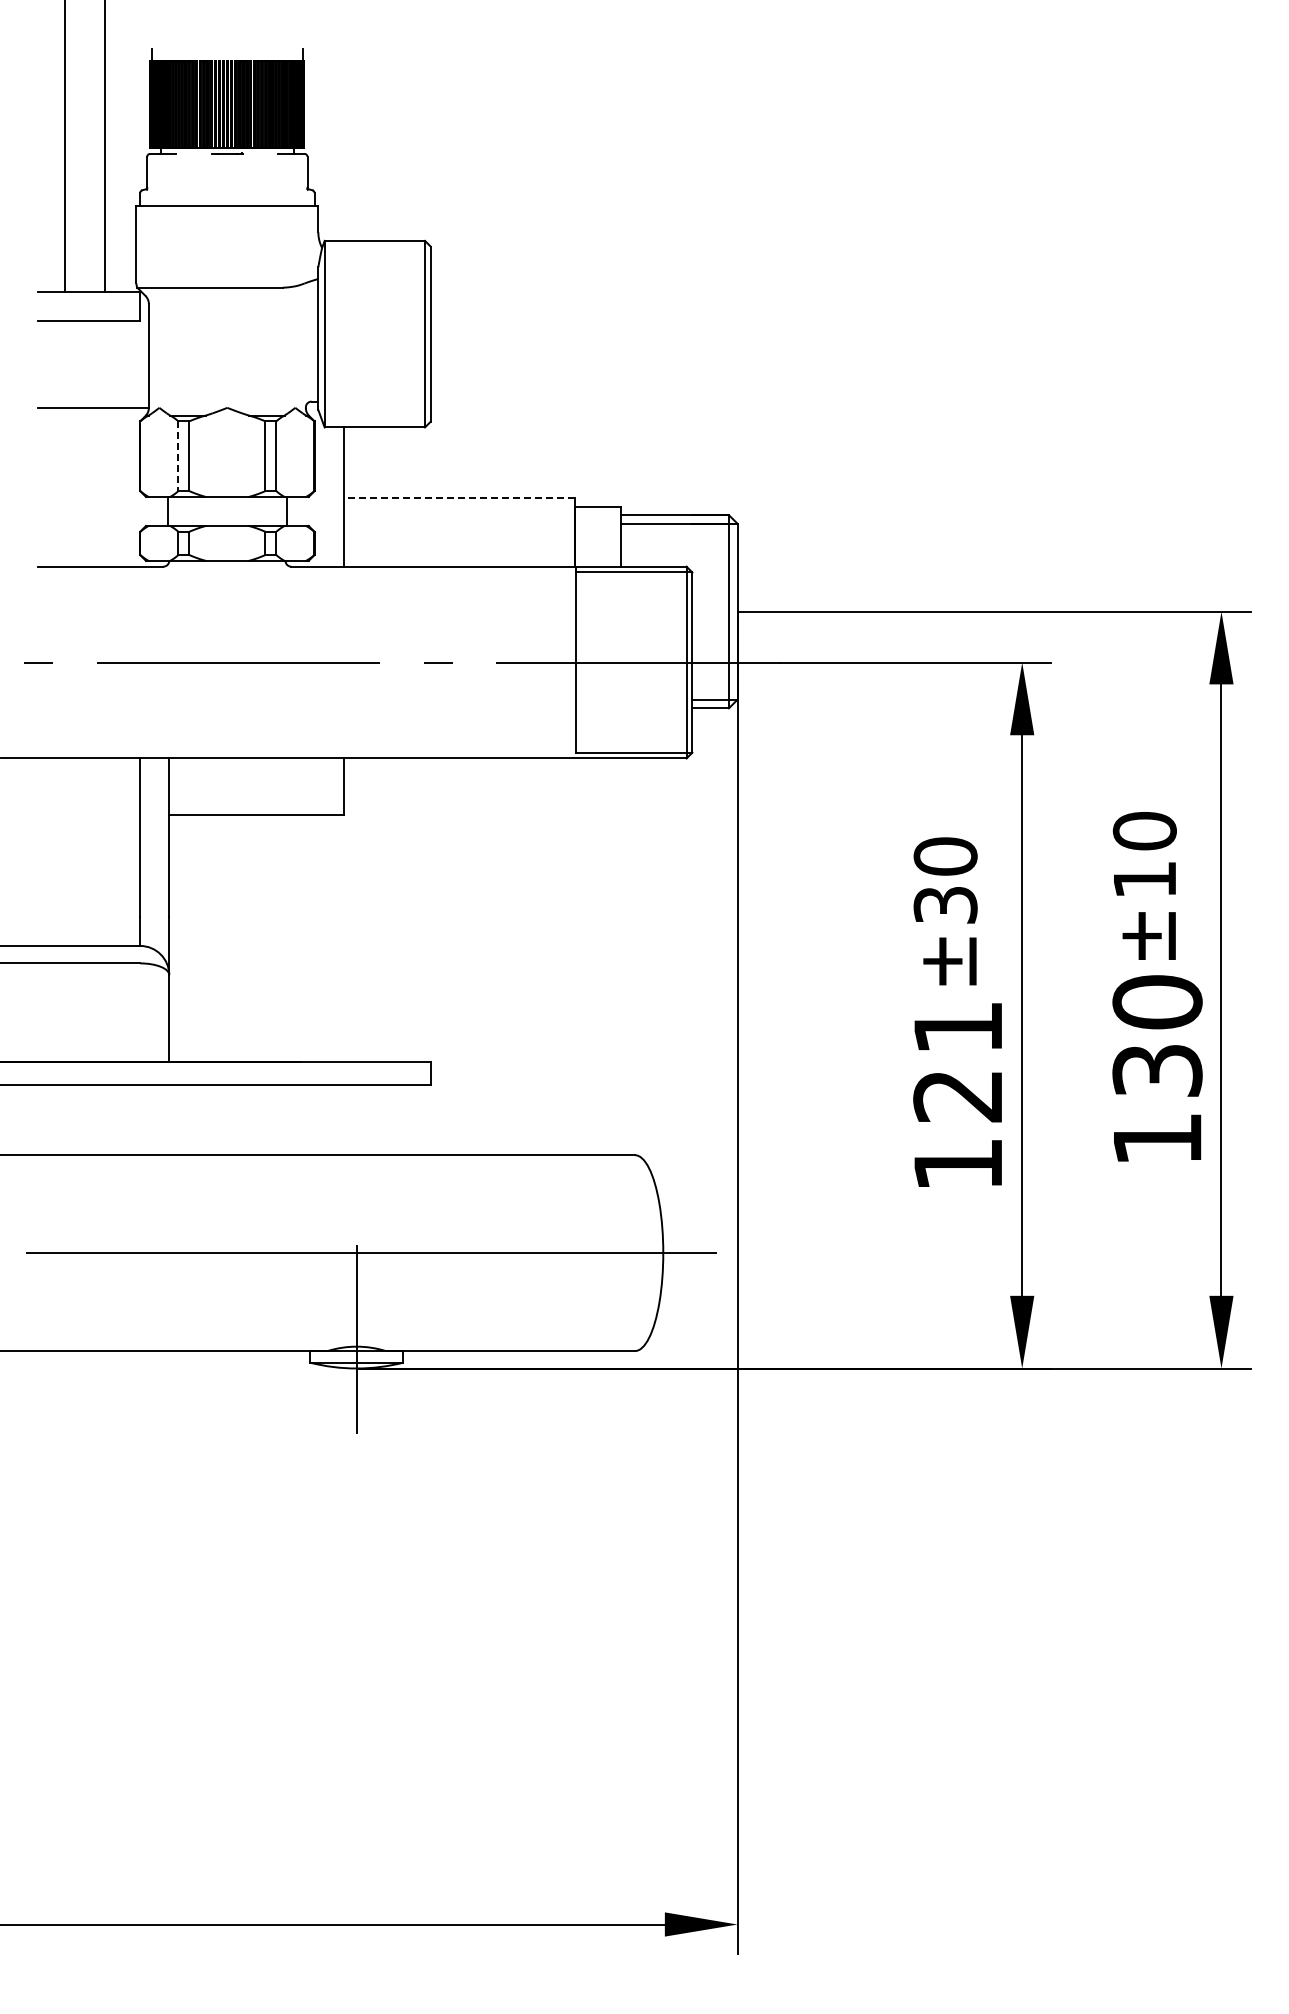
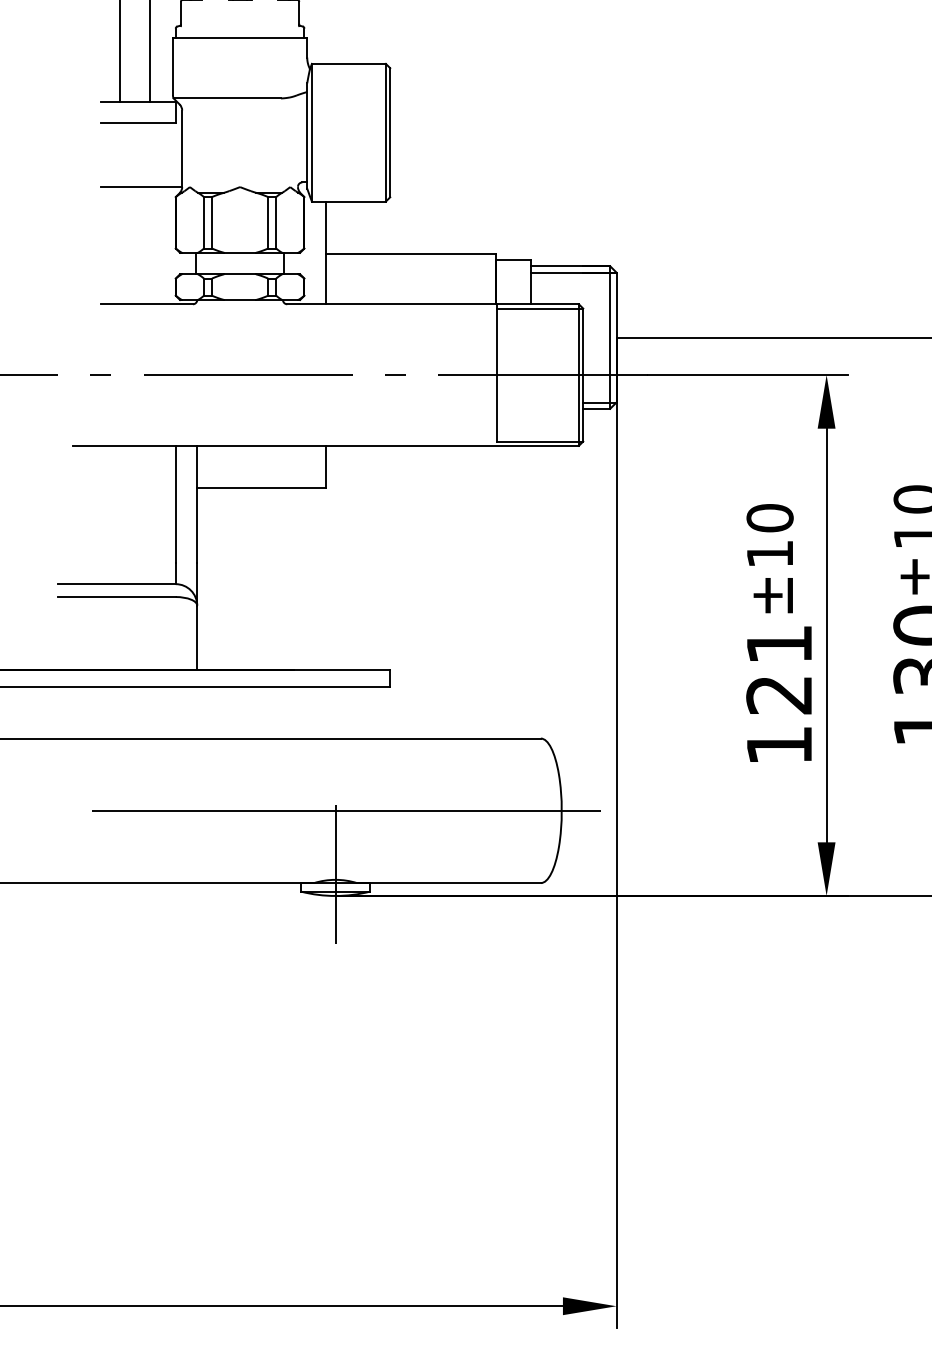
line: (178, 456) -> (204, 222), dashed -> solid
line: (459, 498) -> (411, 253), dashed -> solid
text: (945, 905) -> (770, 554), ±30 -> ±10

